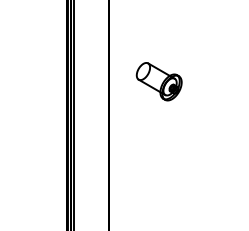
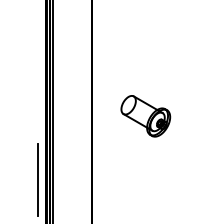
part: (158, 81) -> (145, 116), moved
line: (60, 181) -> (38, 180), added

